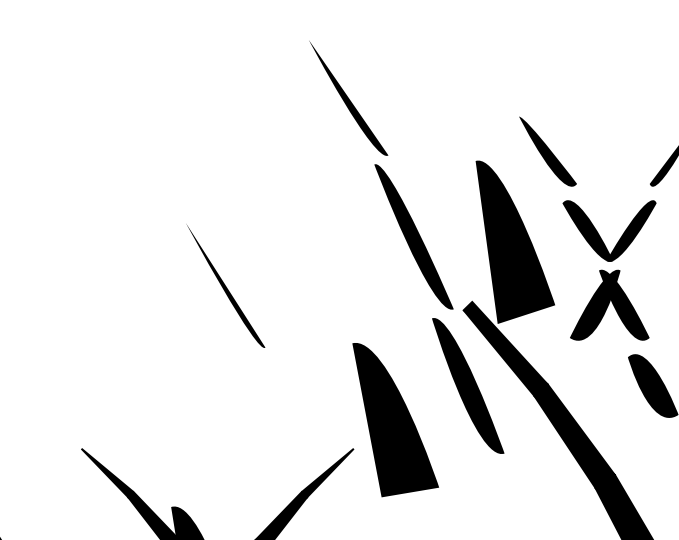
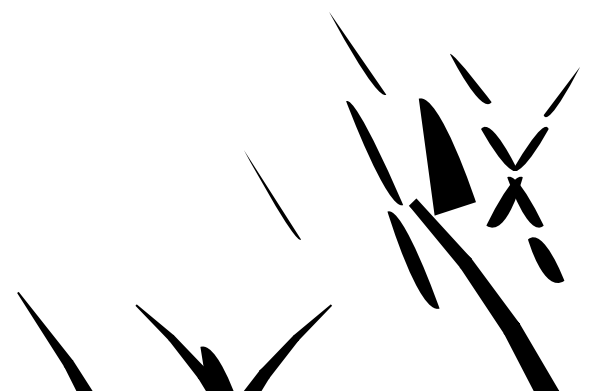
part: (348, 97) -> (357, 53), moved
part: (547, 152) -> (470, 79), moved
part: (225, 286) -> (272, 195), moved
fill: (395, 420) -> (361, 284), removed

